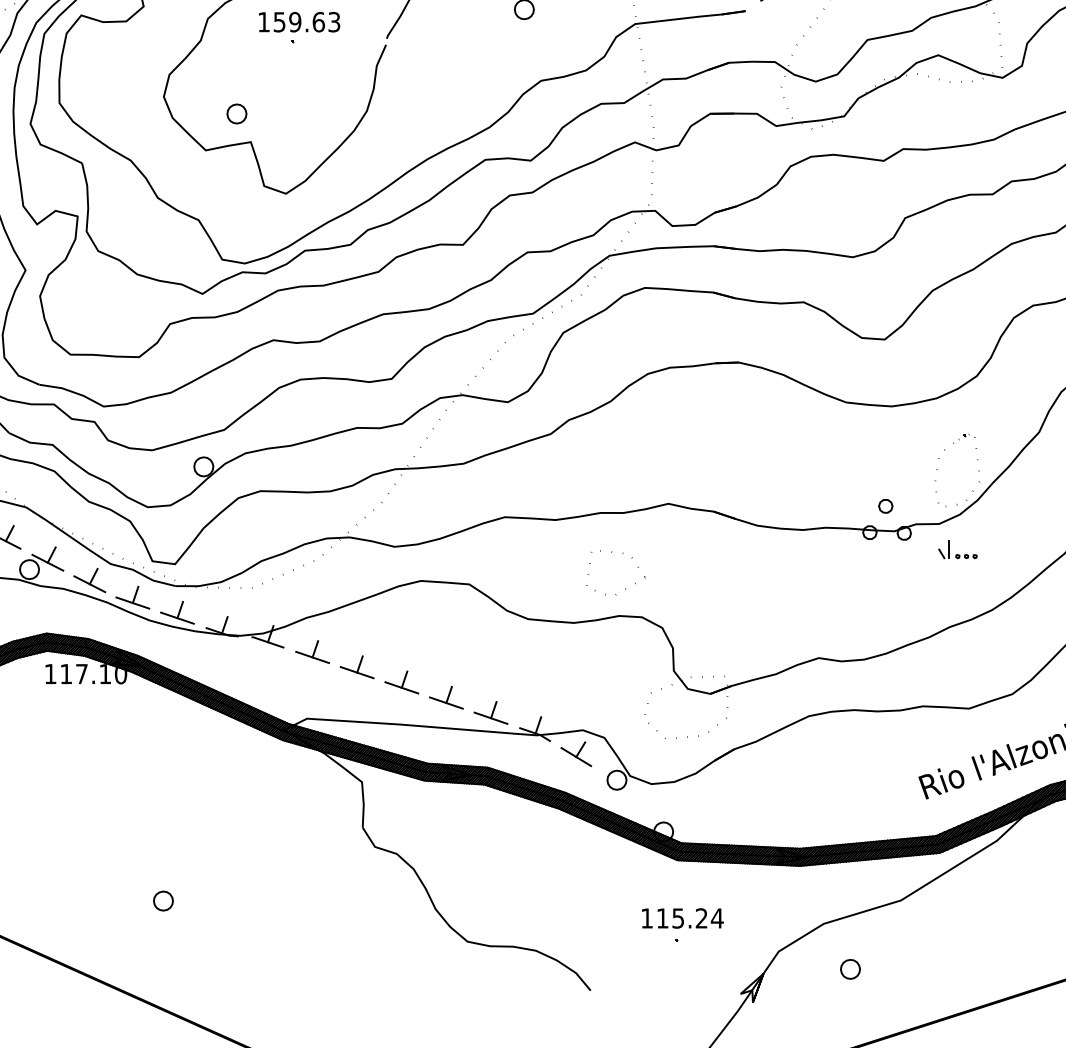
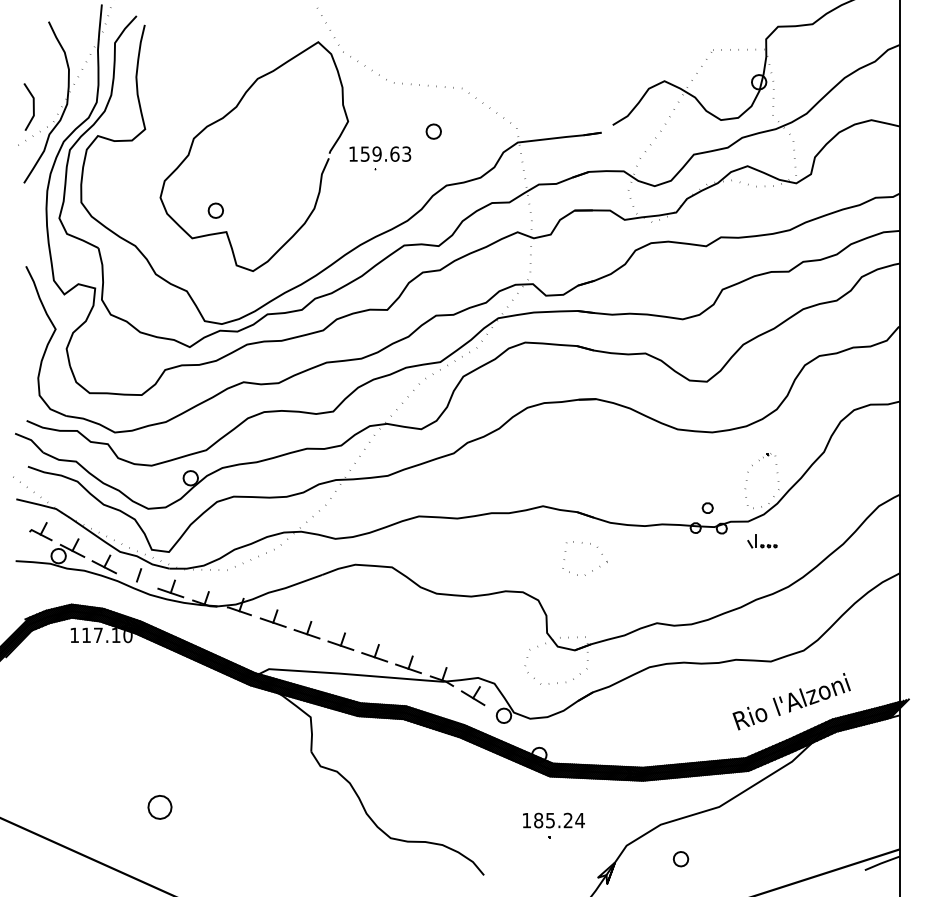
part: (299, 27) -> (380, 158), moved
part: (625, 588) -> (592, 570), moved
line: (132, 603) -> (136, 581), removed
part: (163, 901) -> (160, 807), size x1.6
text: (662, 918) -> (538, 820), 115.24 -> 185.24

